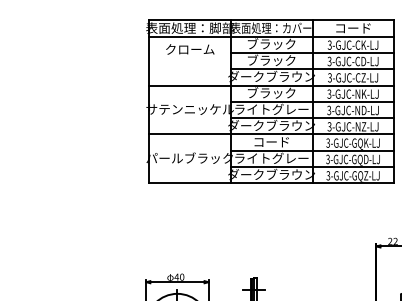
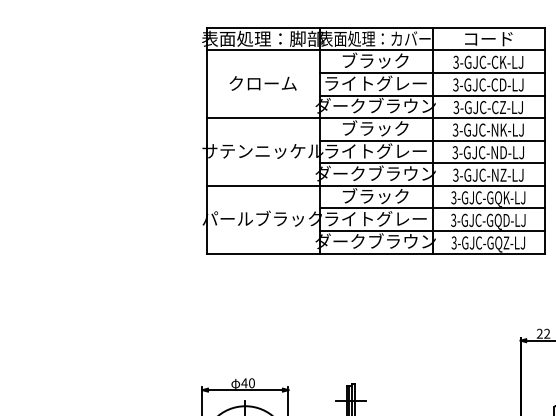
text: (190, 49) -> (263, 83), moved
text: (271, 60) -> (375, 83), ブラック -> ライトグレー
text: (271, 141) -> (375, 195), コード -> ブラック

